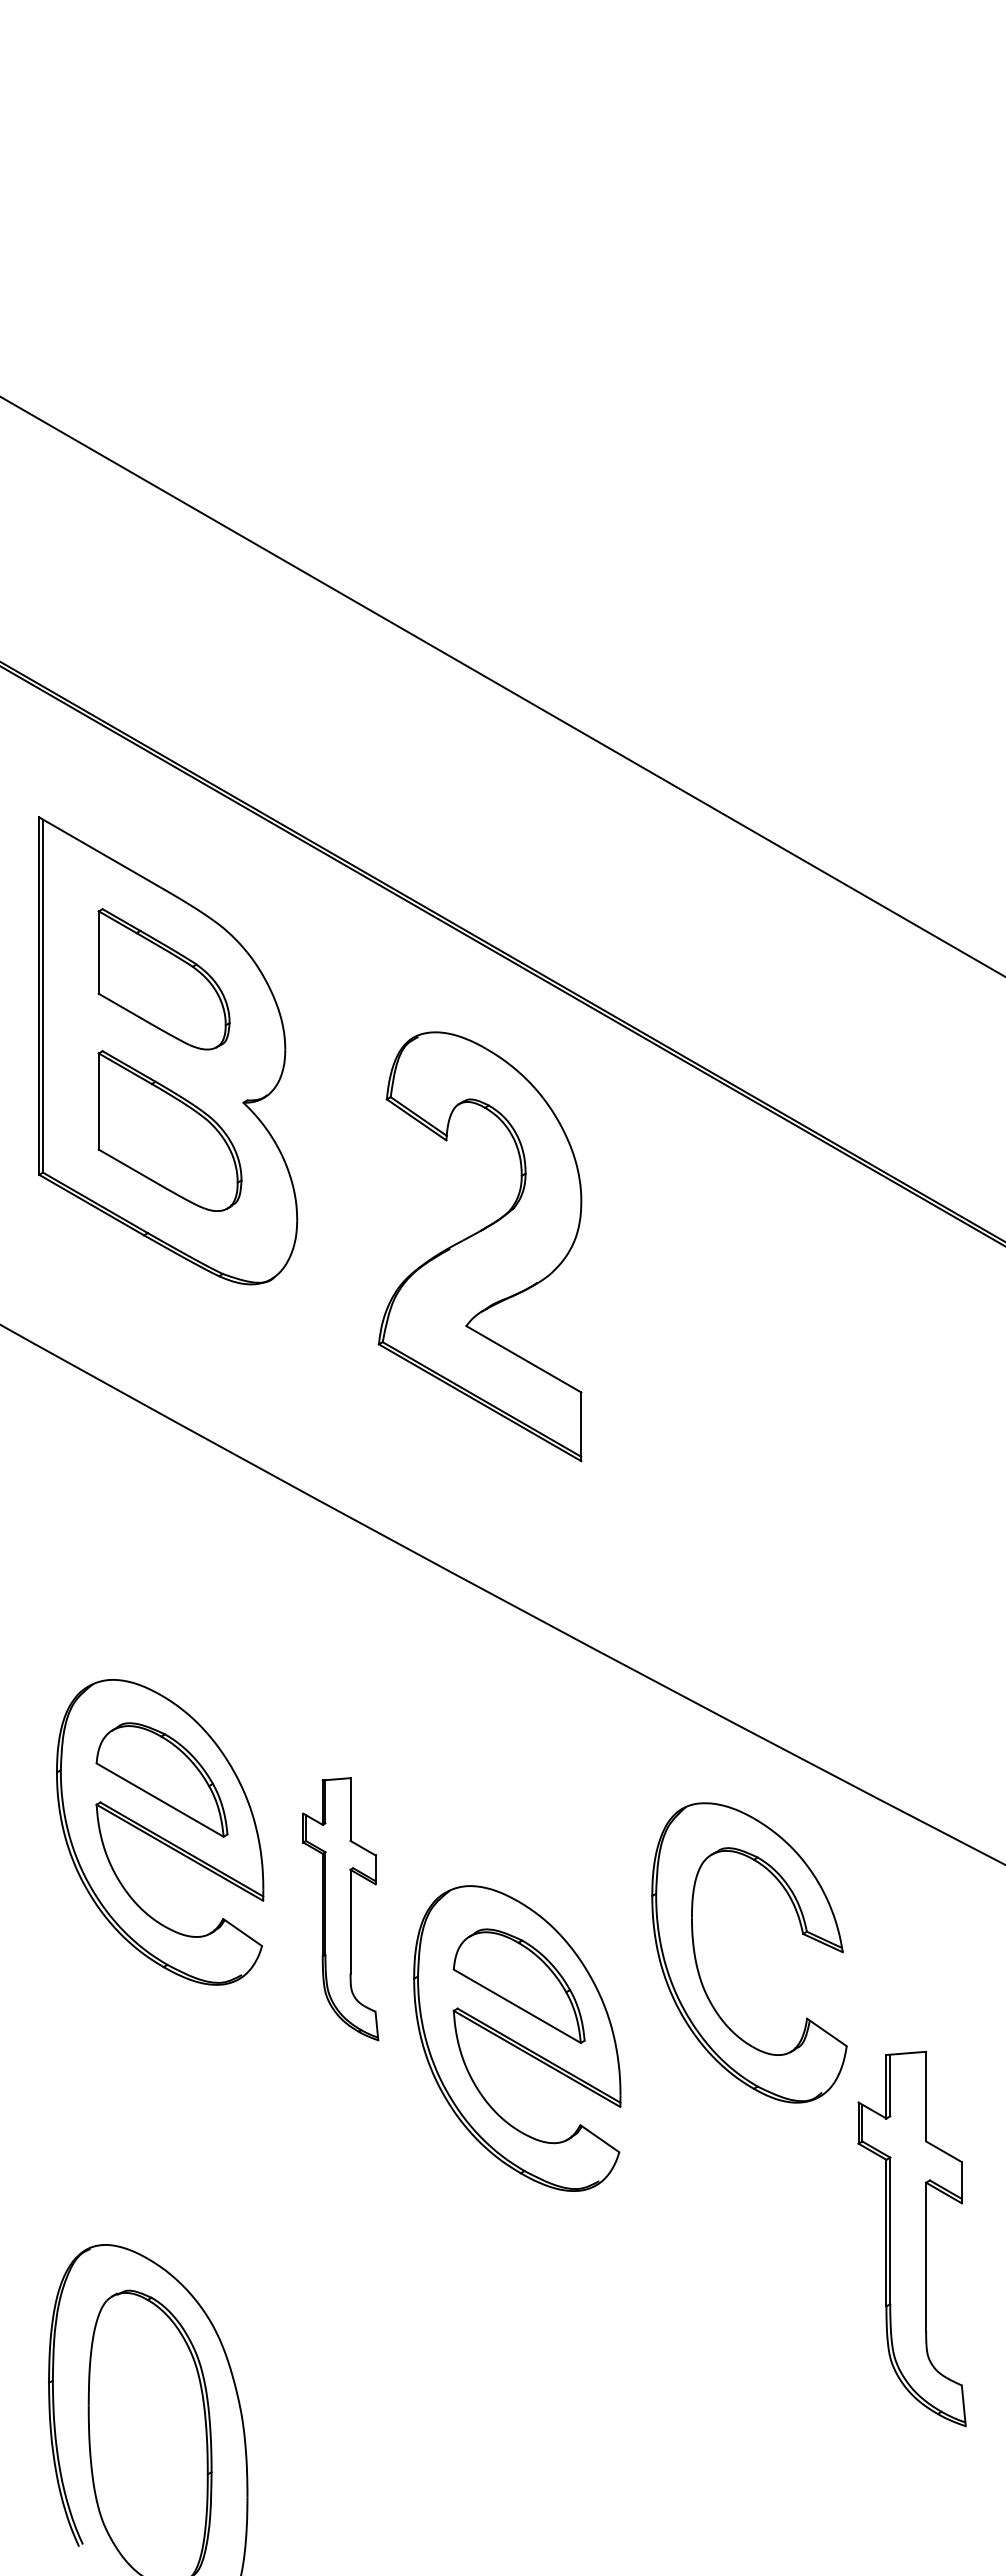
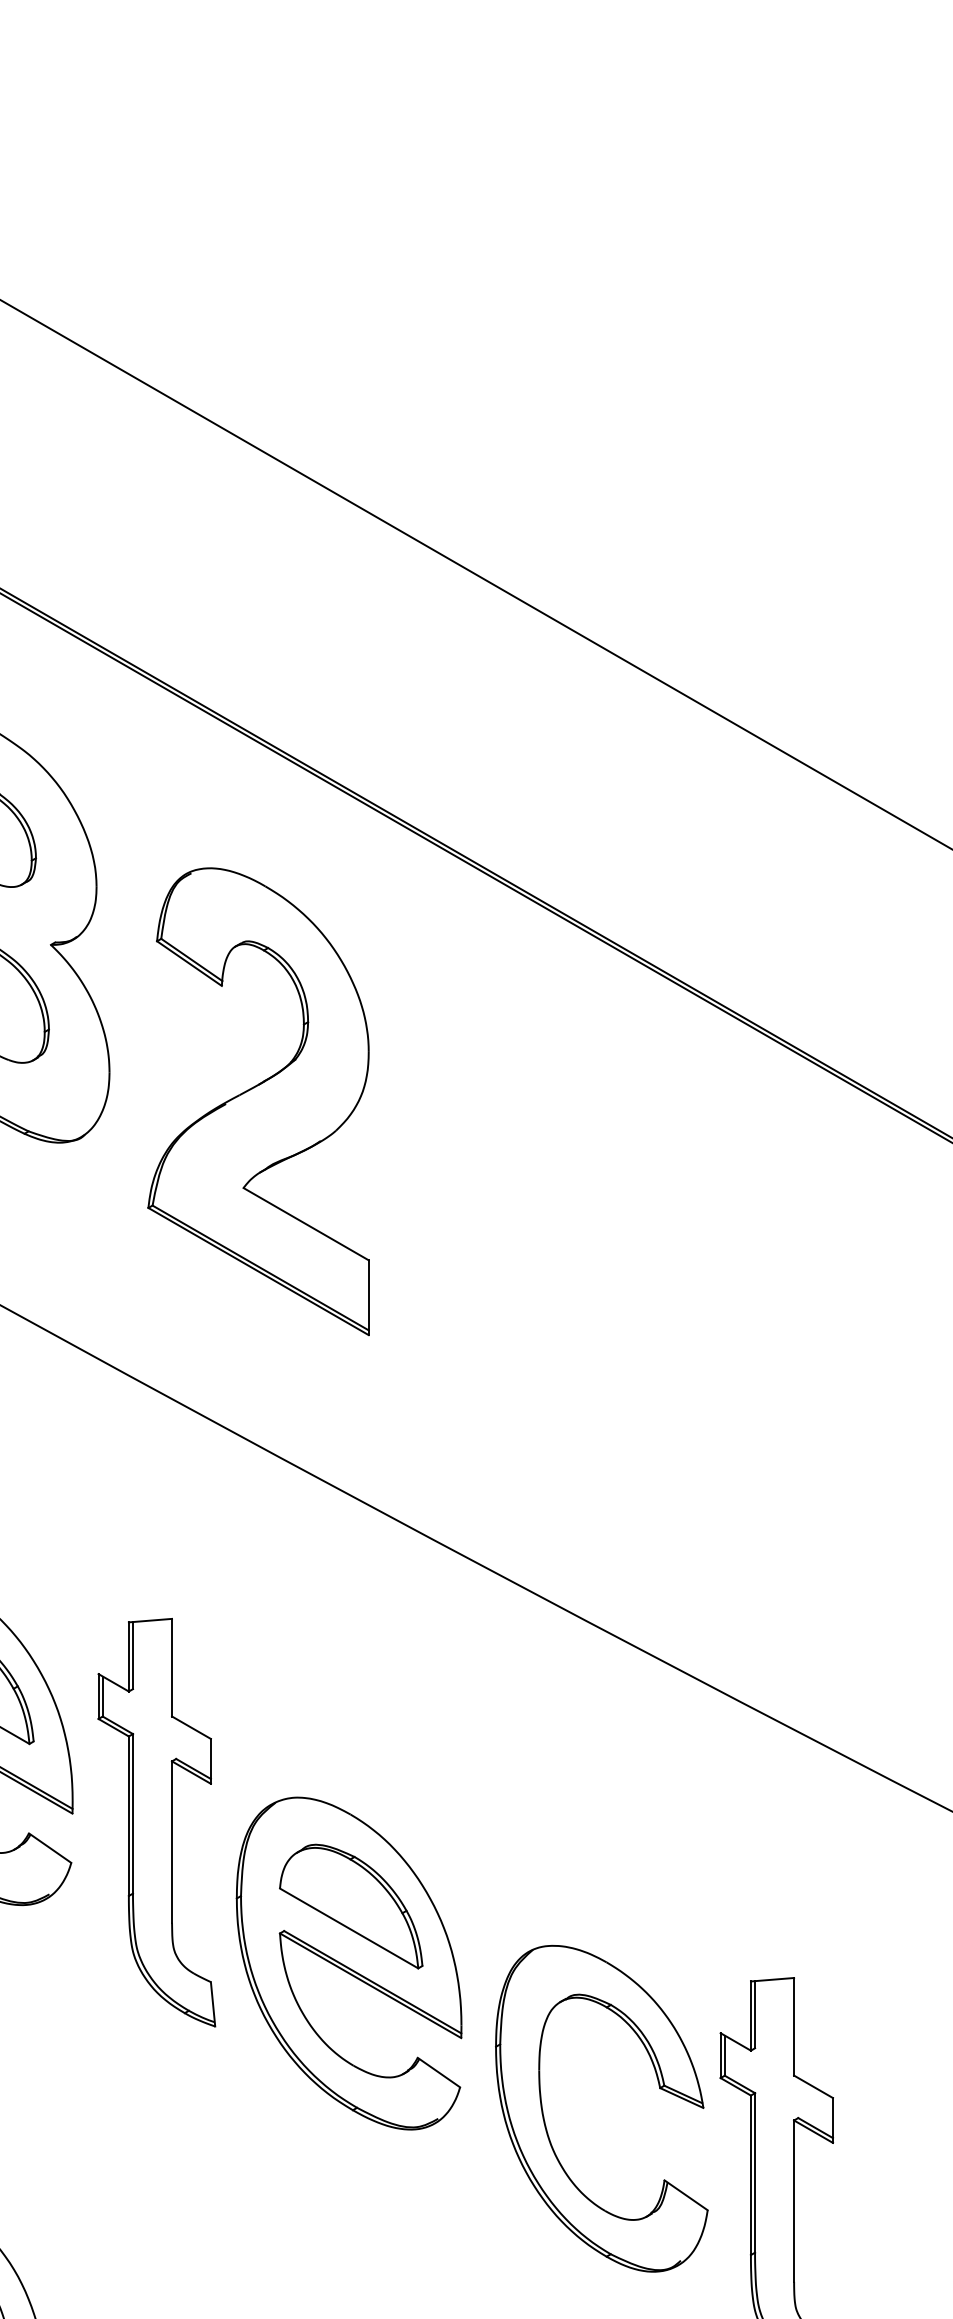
part: (479, 1246) -> (257, 1101), moved
part: (340, 1909) -> (156, 1823), size x1.43
part: (697, 1963) -> (545, 2120), moved

